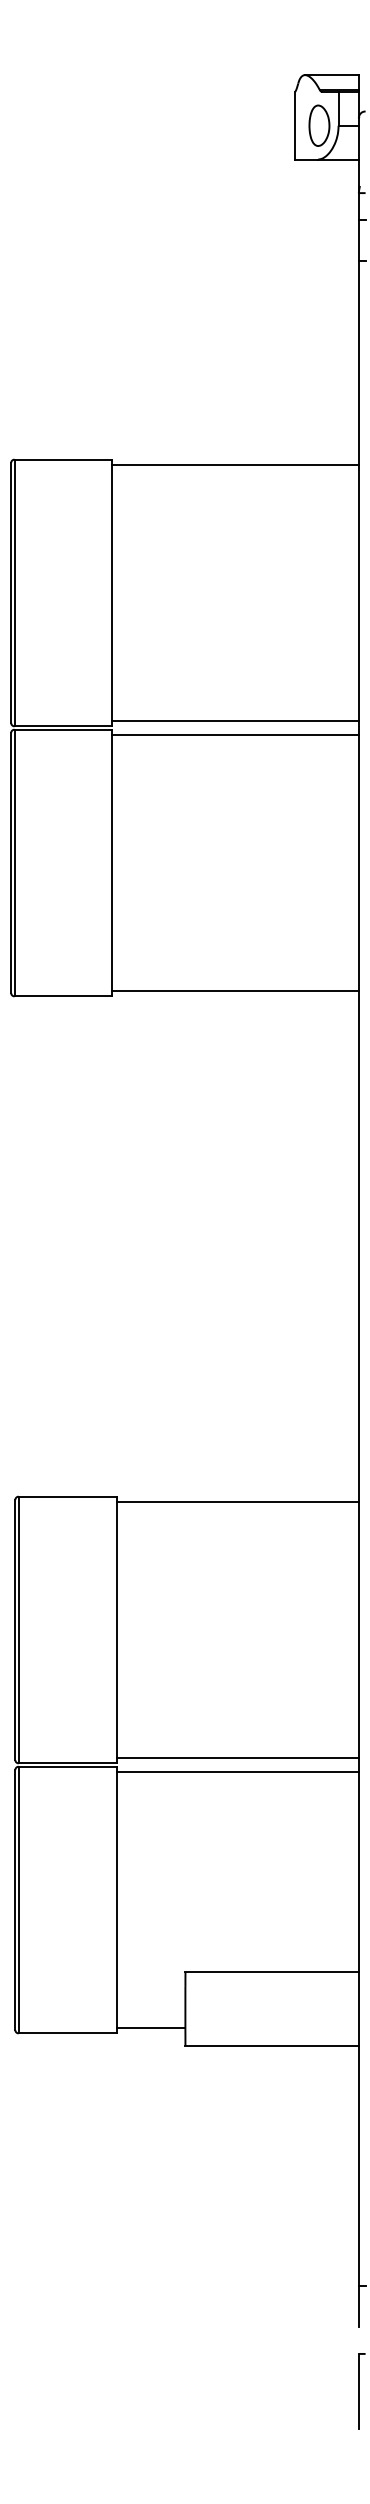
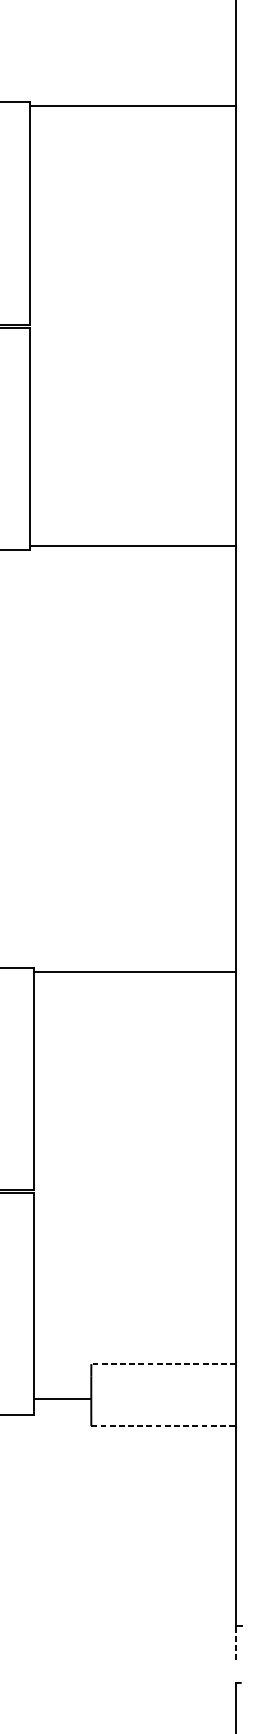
line: (235, 721) -> (133, 320), removed
line: (235, 734) -> (133, 331), removed
line: (237, 1758) -> (134, 1186), removed
line: (237, 1771) -> (134, 1196), removed
line: (272, 1971) -> (163, 1363), solid -> dashed
line: (150, 2028) -> (62, 1398), moved
line: (272, 2046) -> (163, 1426), solid -> dashed
line: (358, 2306) -> (235, 1643), solid -> dashed

